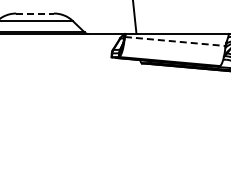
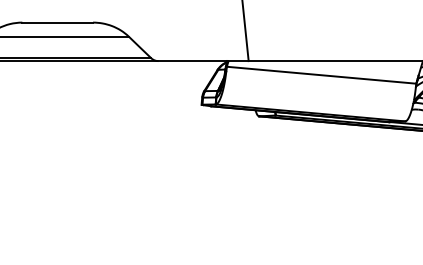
line: (34, 13) -> (56, 22), dashed -> solid
line: (175, 41) -> (322, 75), dashed -> solid

